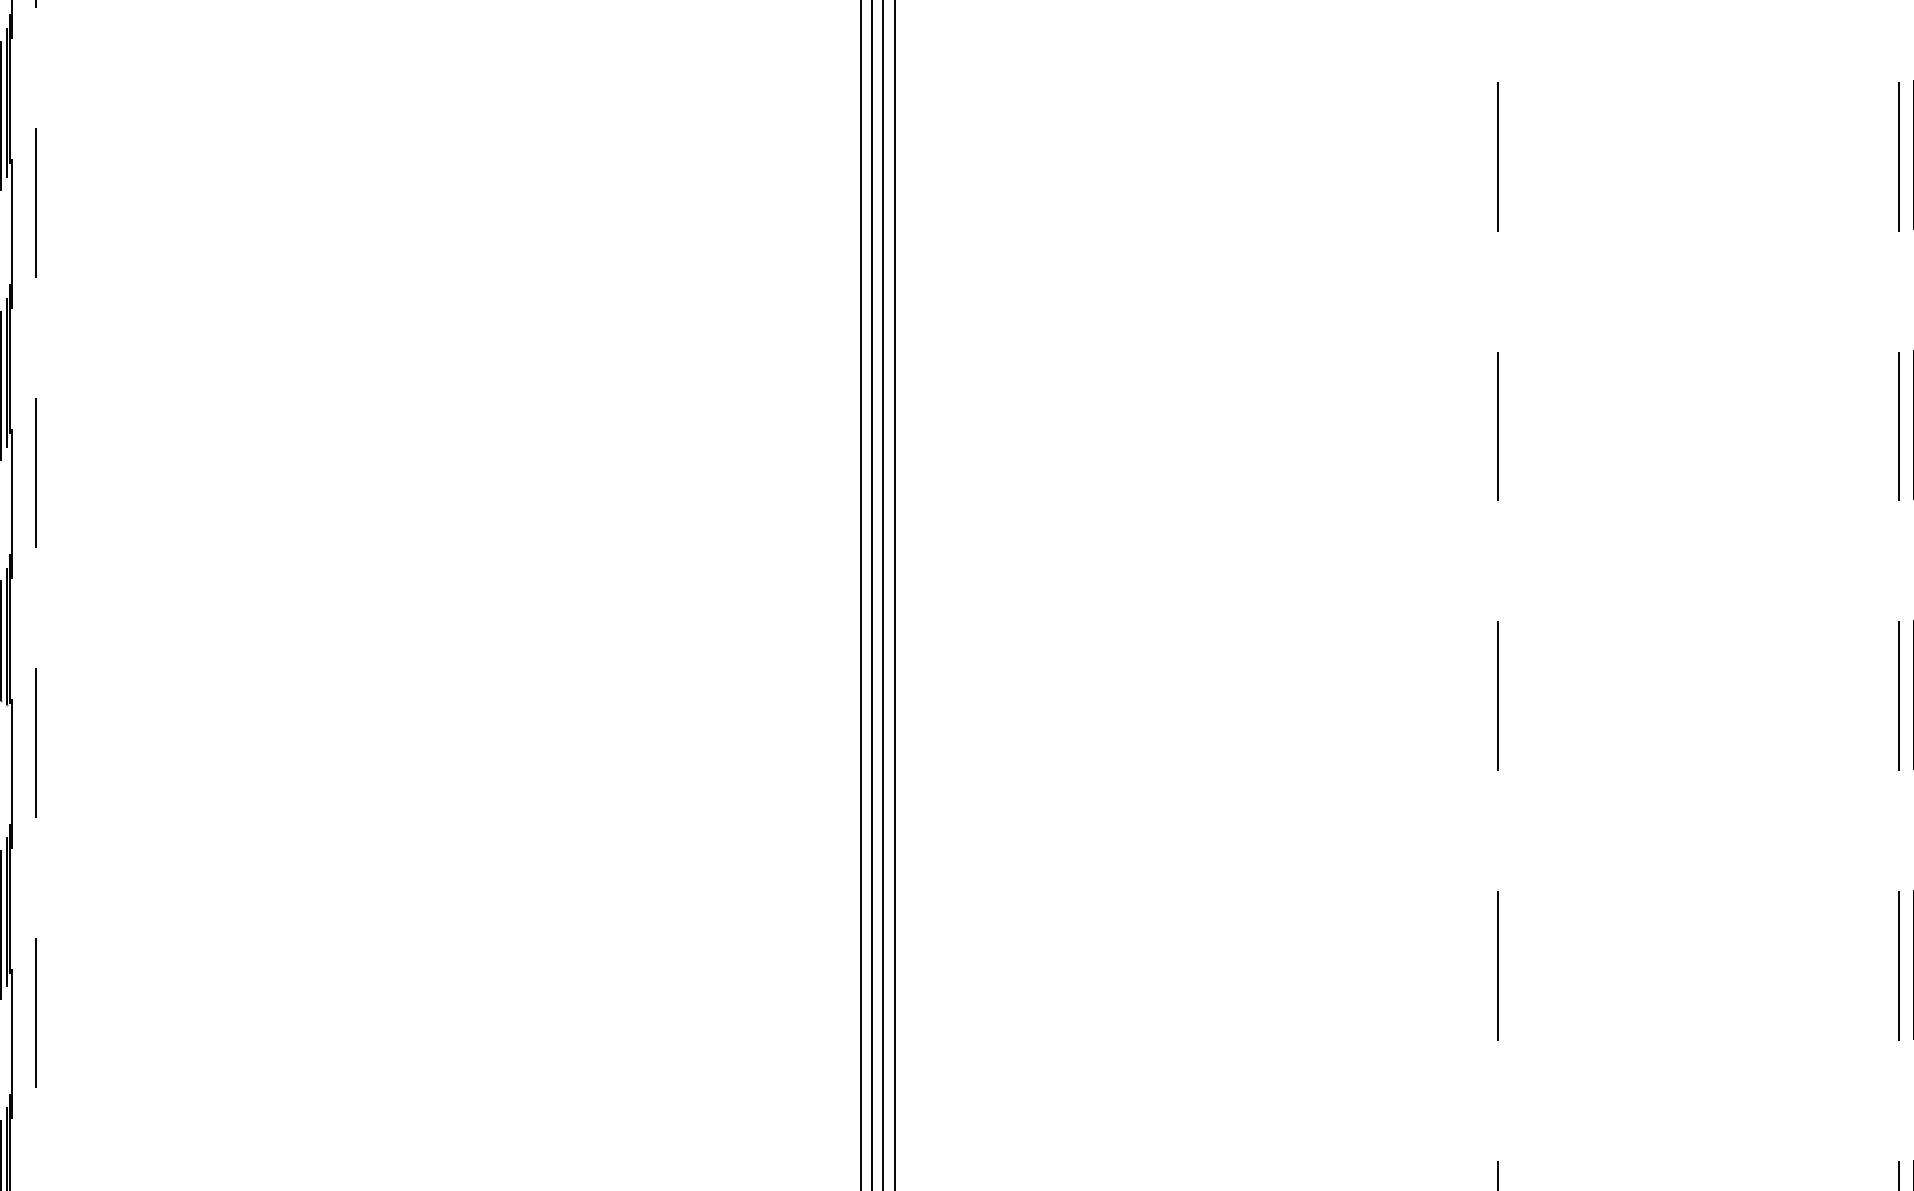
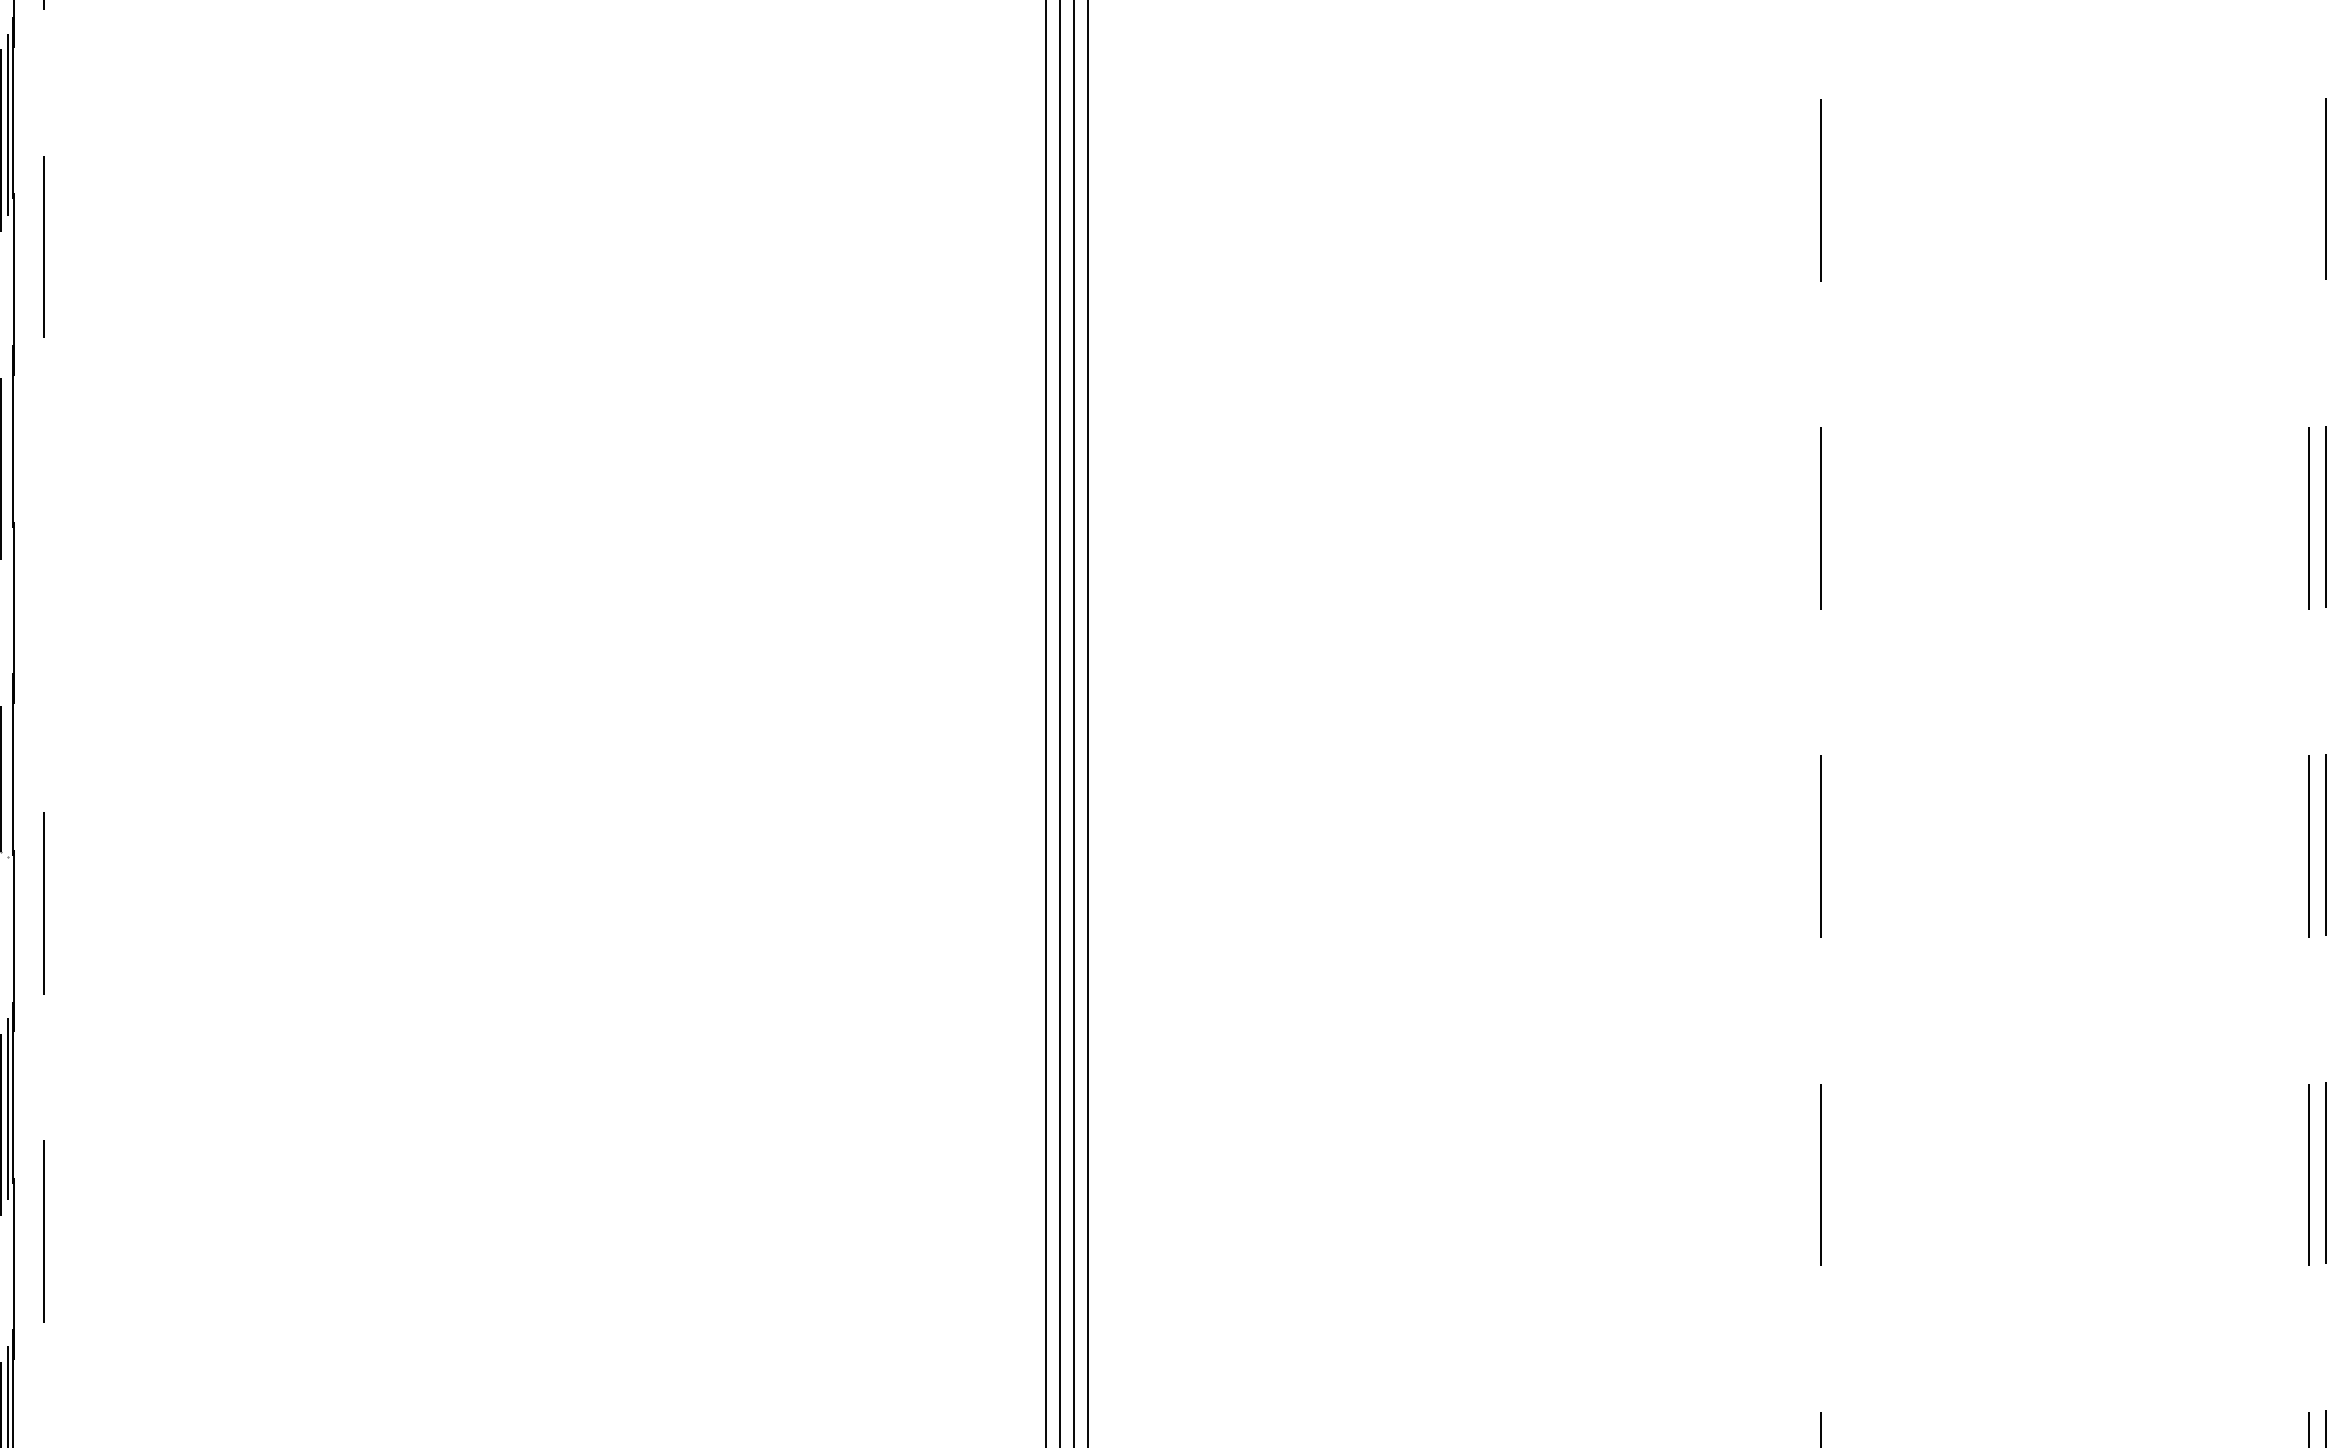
line: (1899, 156) -> (2309, 190), removed
line: (7, 372) -> (8, 452), removed
line: (36, 473) -> (44, 575), removed
line: (7, 636) -> (8, 773), removed

